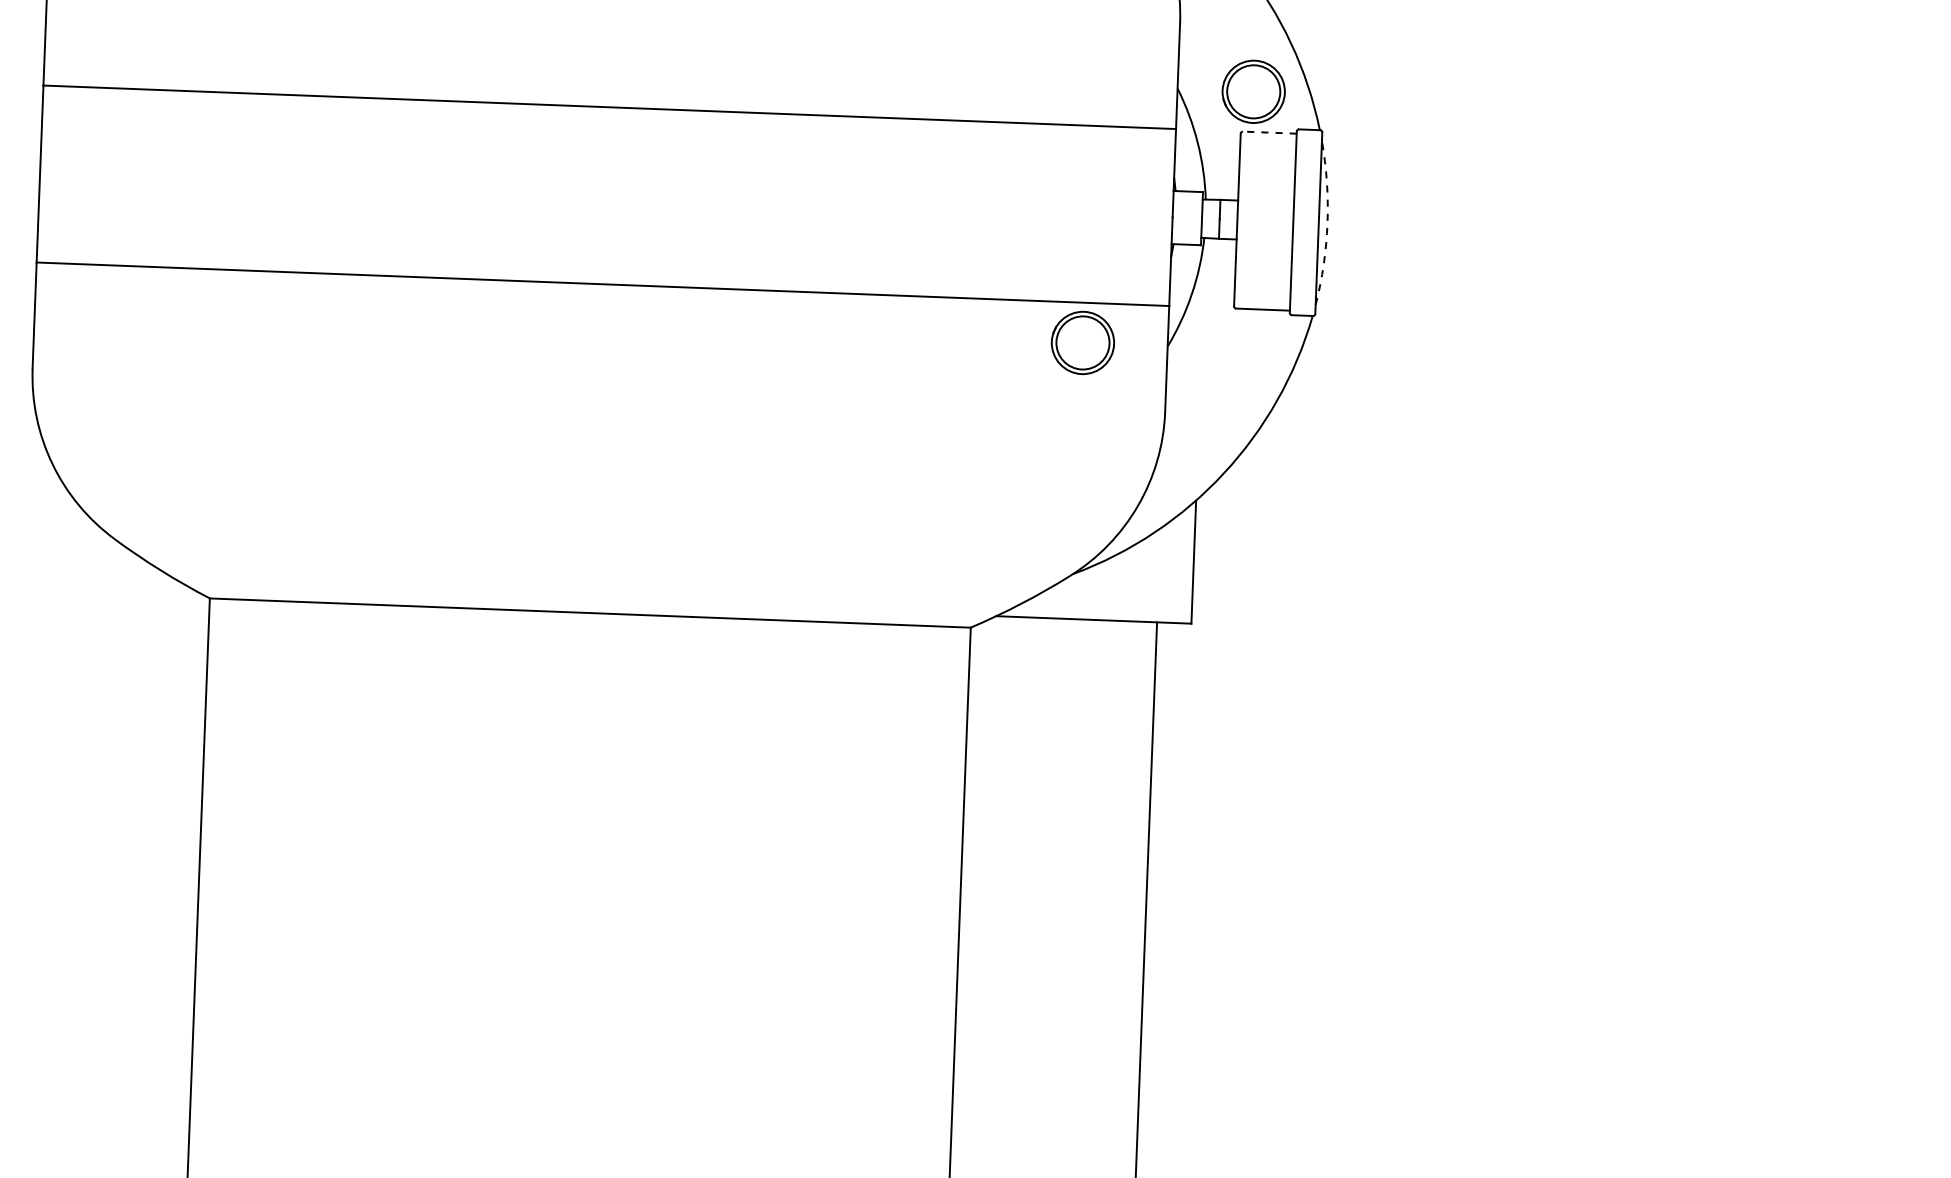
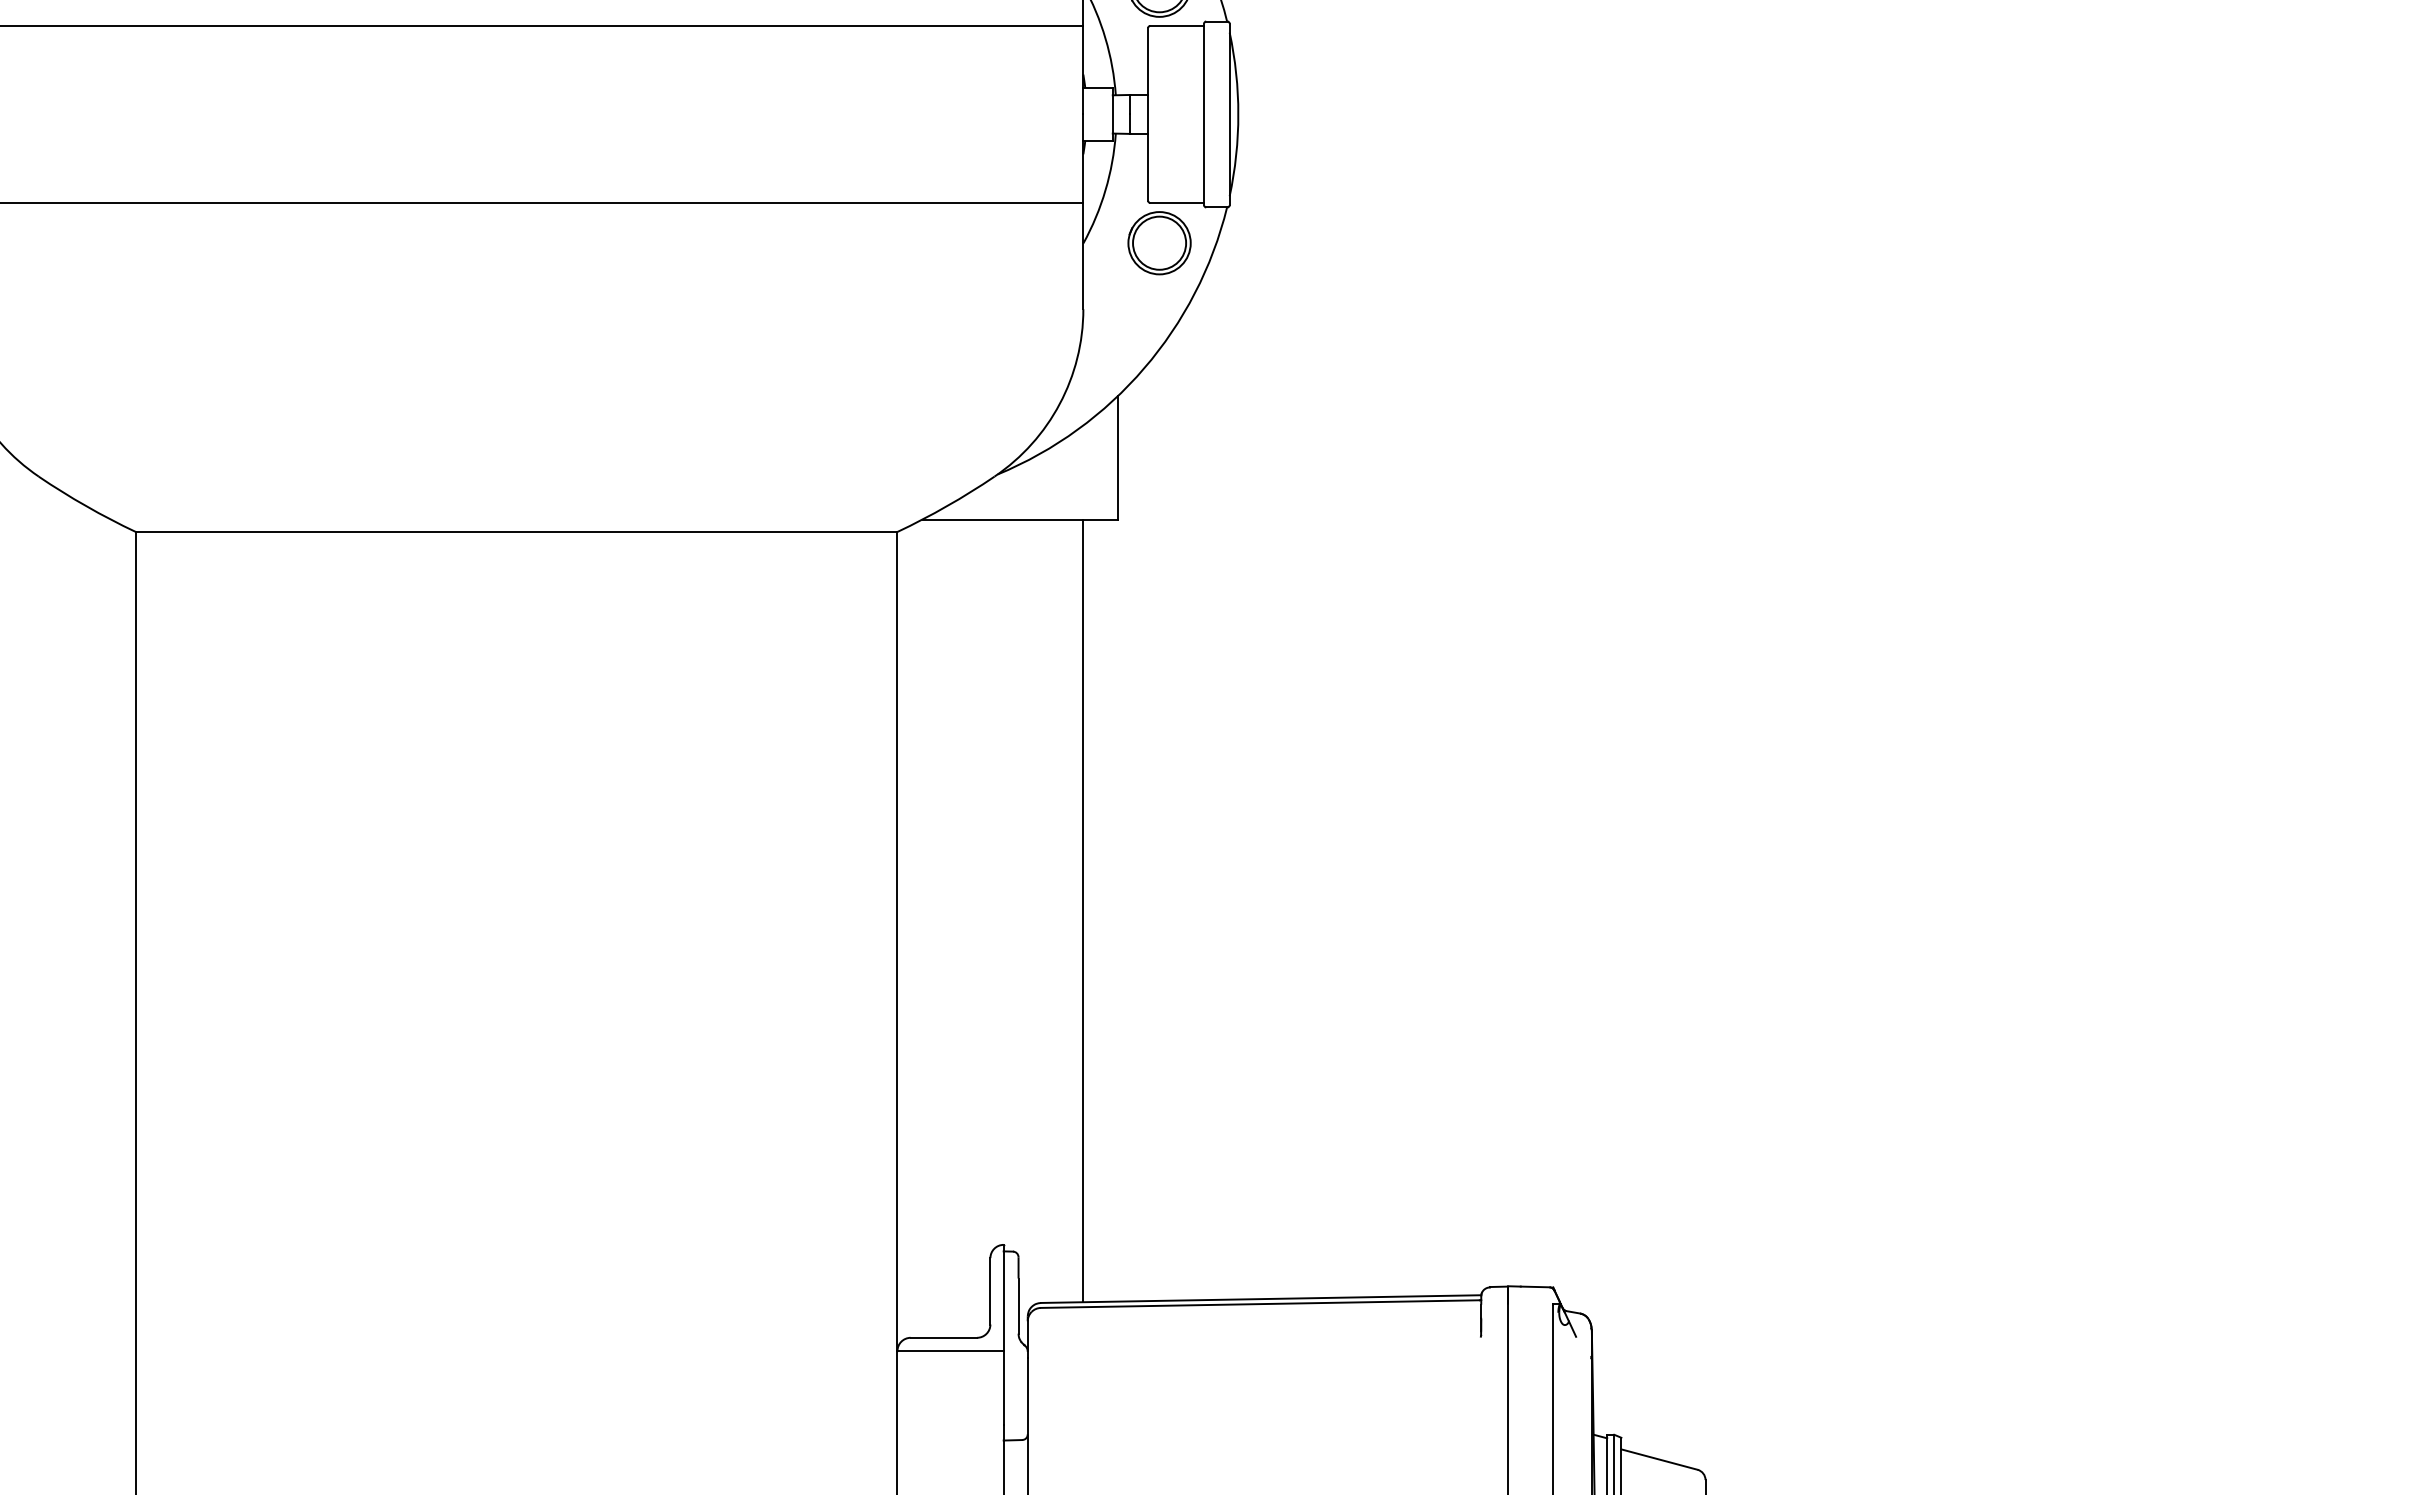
line: (1270, 132) -> (1177, 25), dashed -> solid
arc: (1327, 223) -> (1238, 114), dashed -> solid
part: (1082, 343) -> (1159, 243), moved

